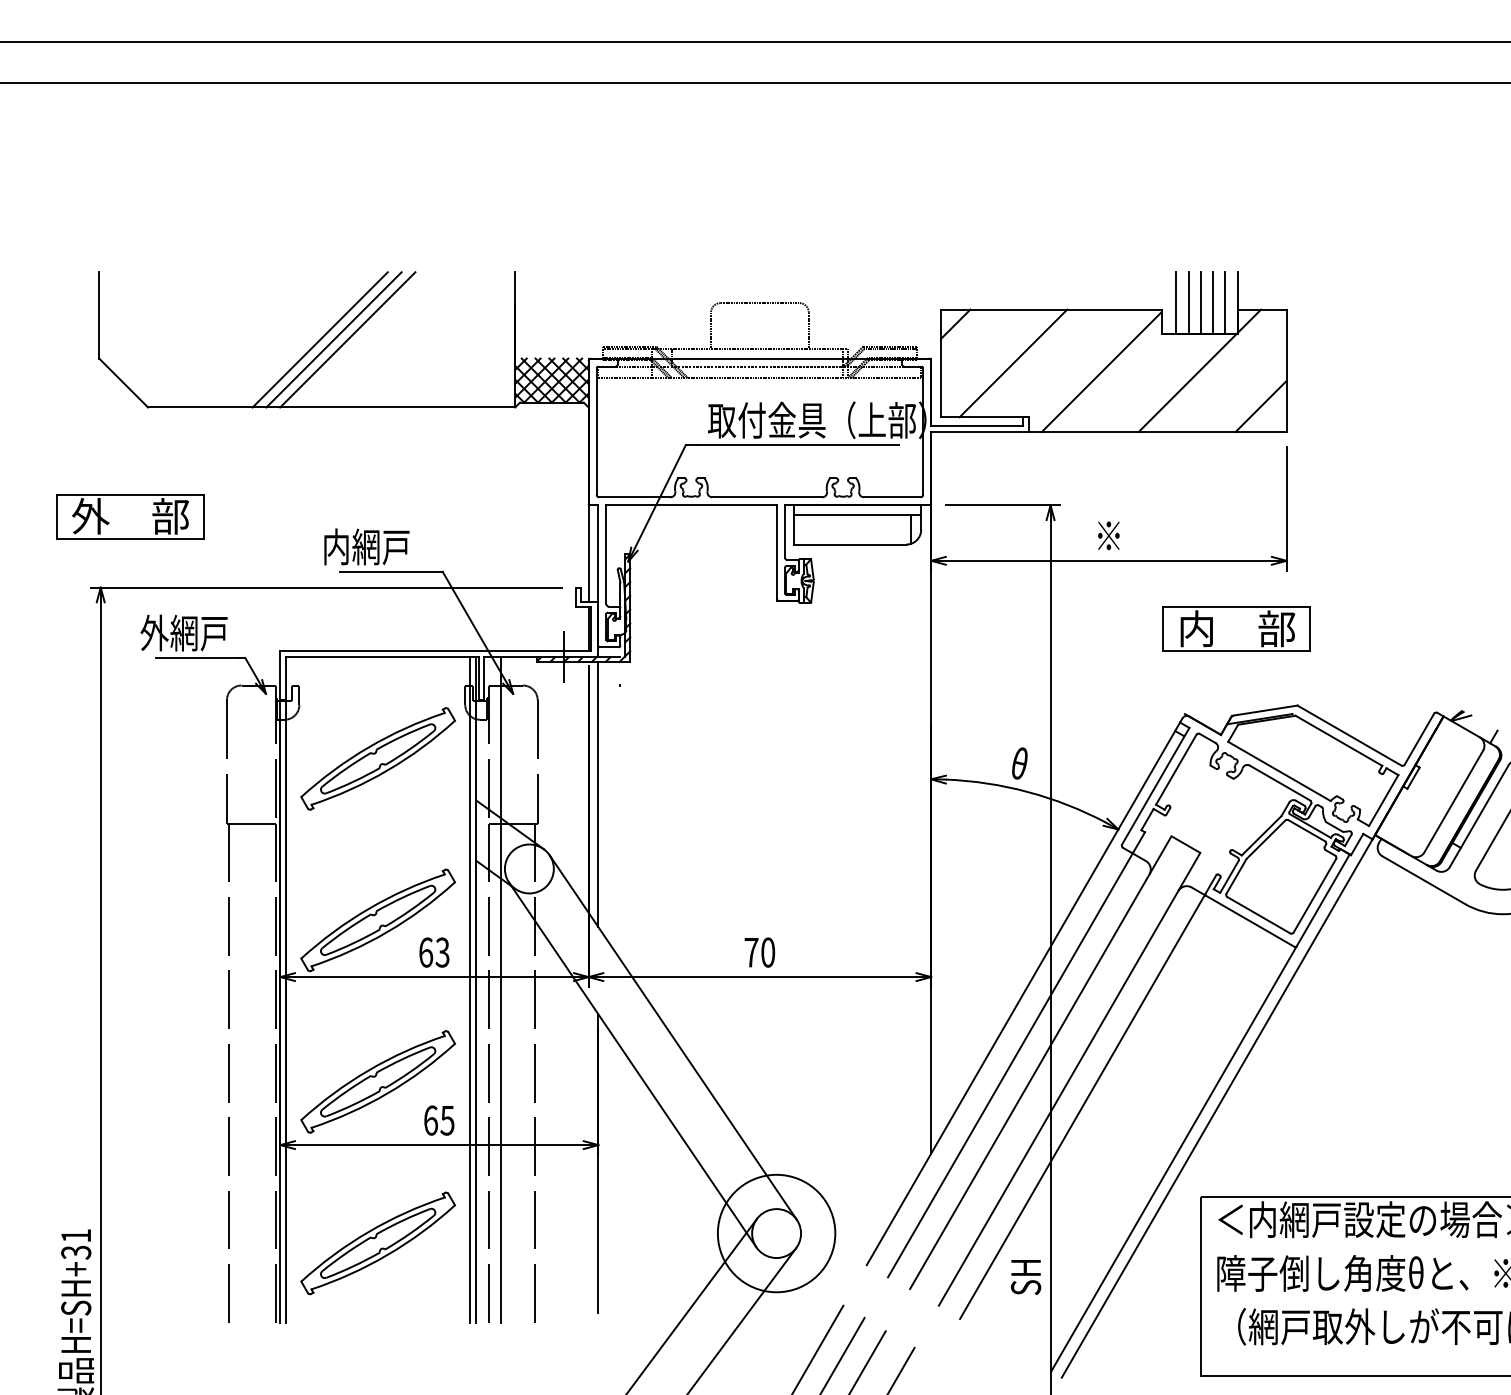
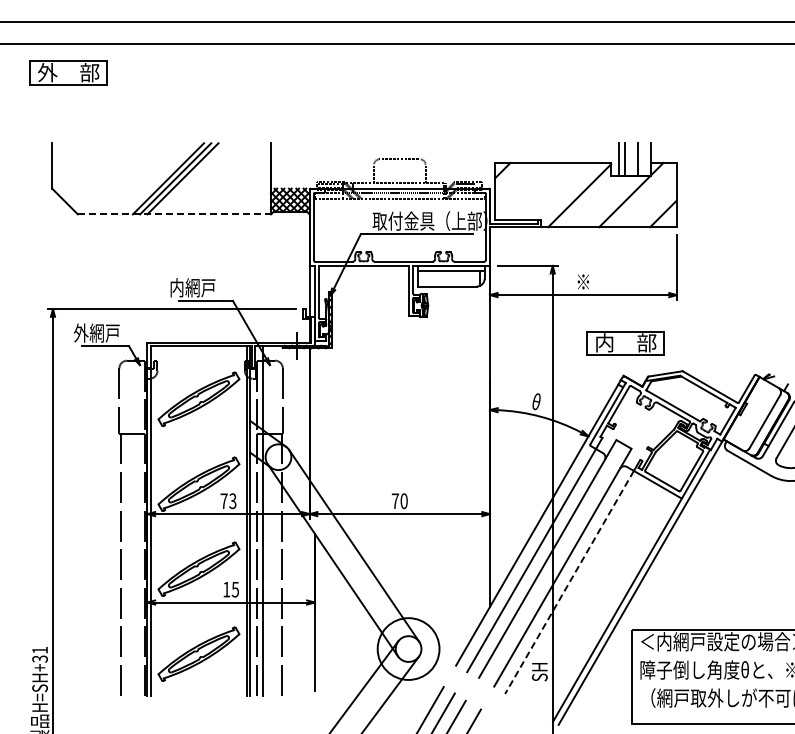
line: (1200, 303) -> (631, 159), removed
line: (1224, 303) -> (644, 159), removed
line: (1012, 362) -> (532, 190), removed
line: (331, 407) -> (174, 214), solid -> dashed
part: (130, 516) -> (68, 72), moved
part: (1236, 630) -> (625, 343), moved
line: (597, 793) -> (314, 417), removed
text: (424, 953) -> (223, 501), 63 -> 73
line: (1082, 1107) -> (569, 582), solid -> dashed
text: (430, 1120) -> (226, 589), 65 -> 15

